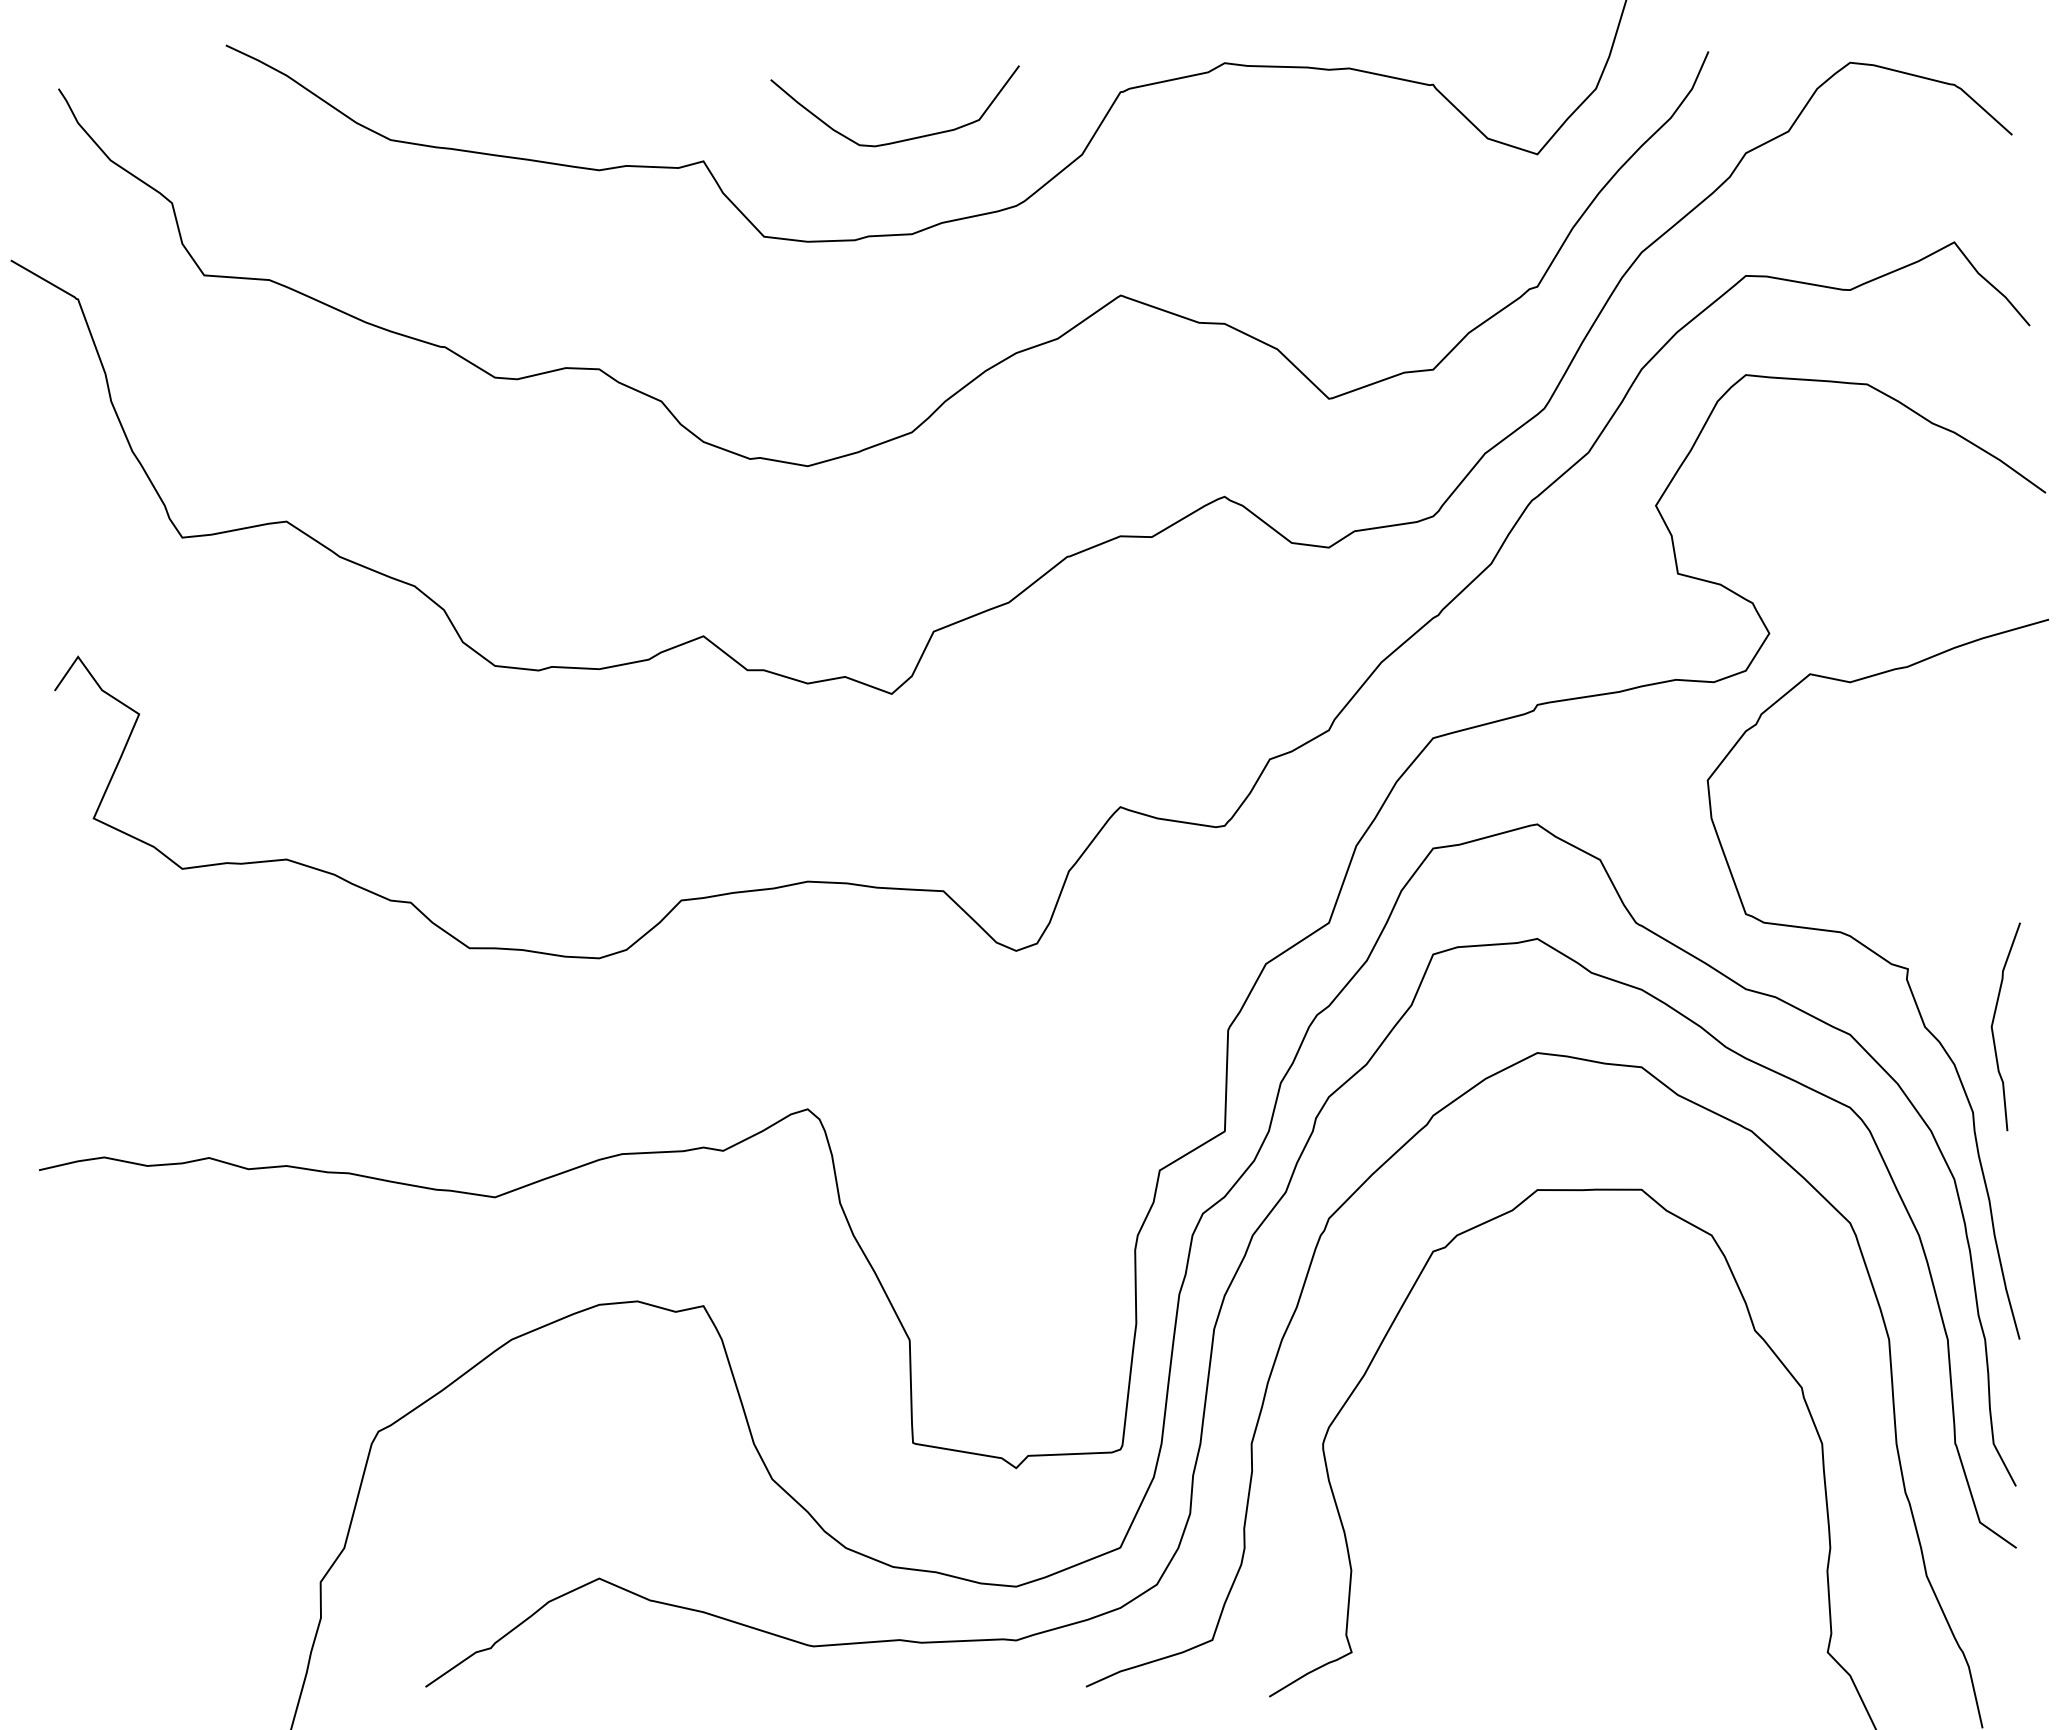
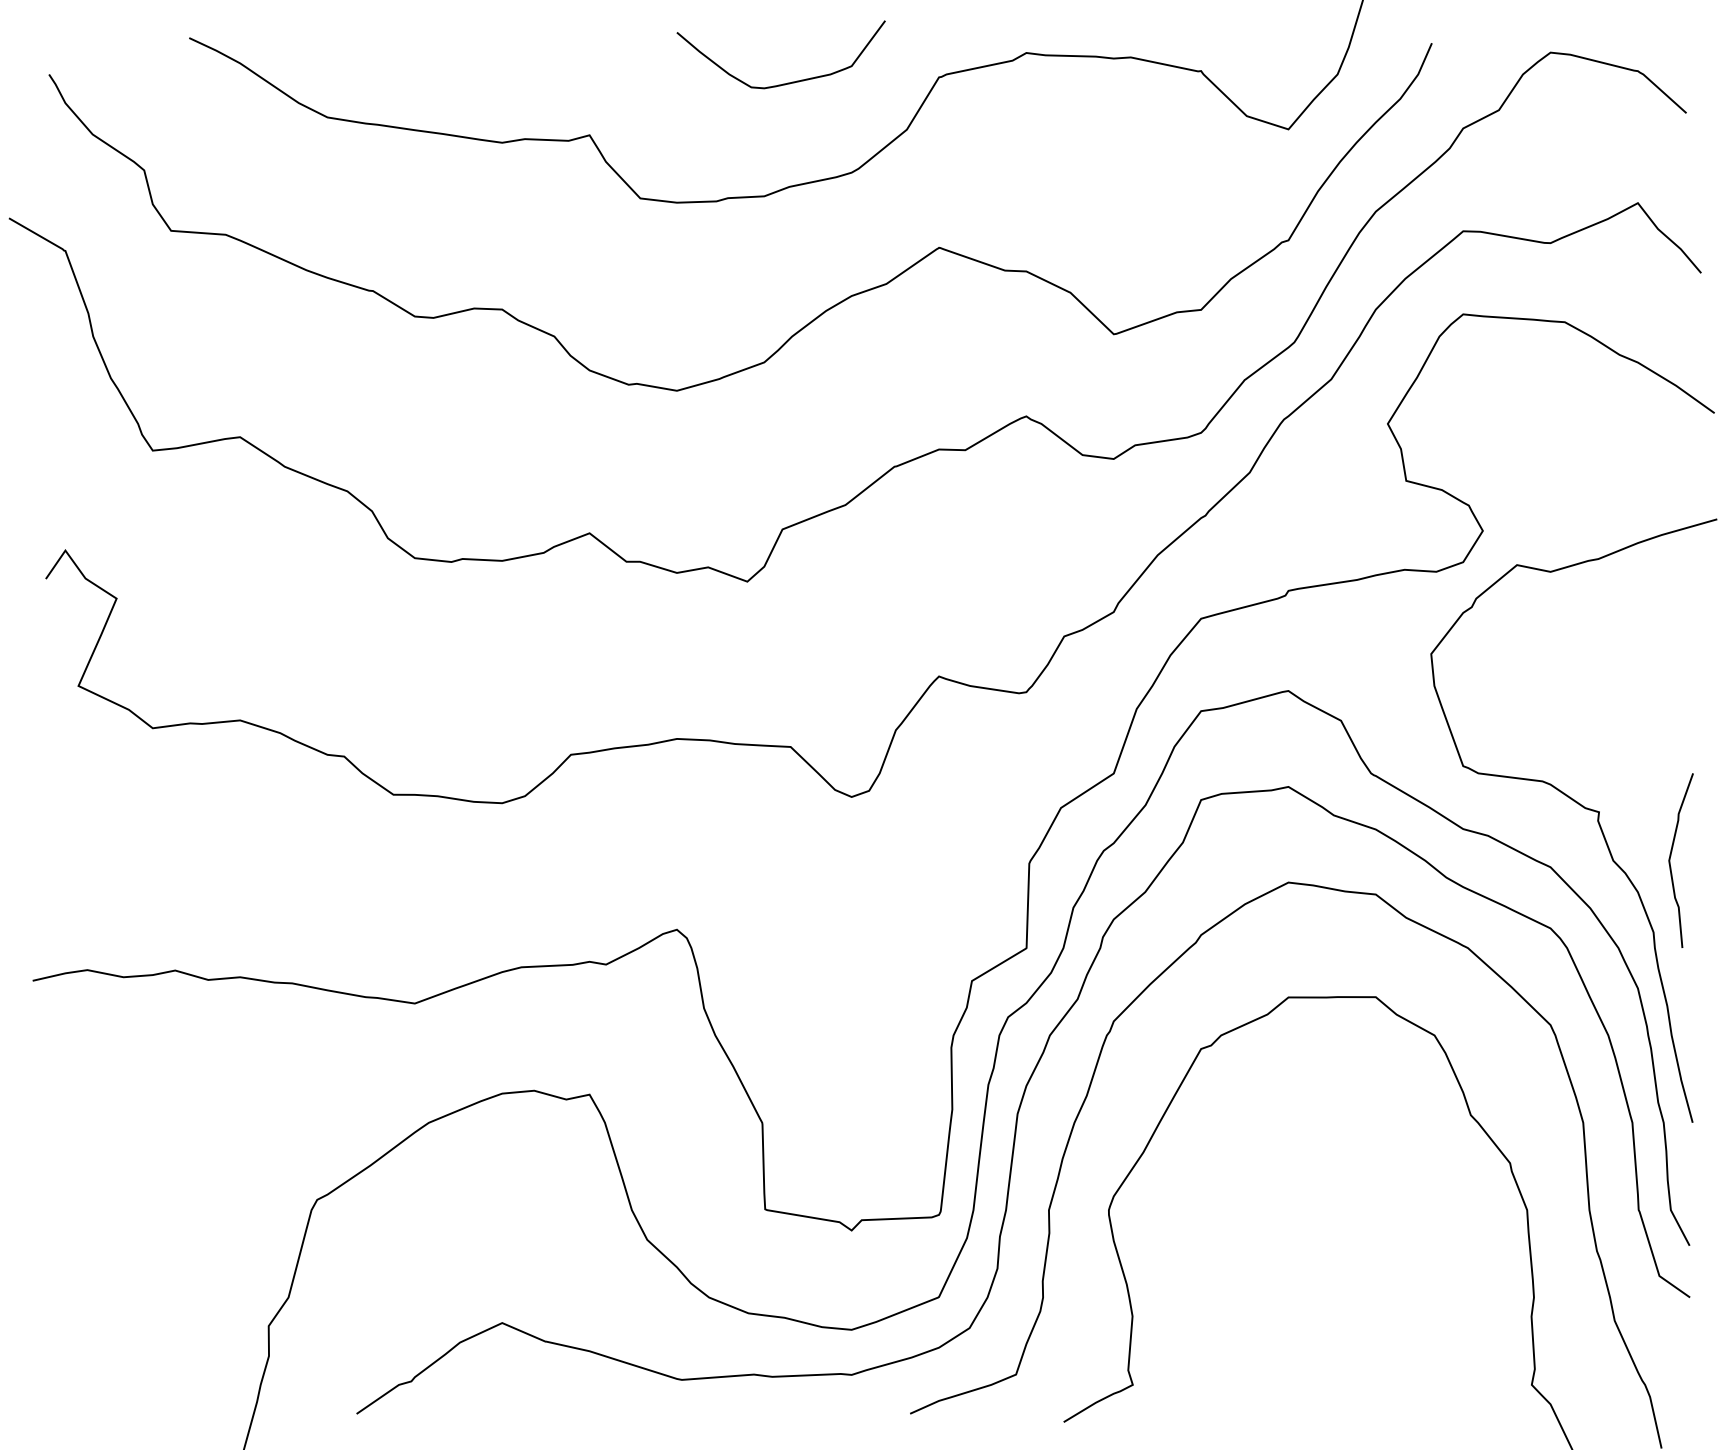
curve: (903, 139) -> (788, 82), moved

